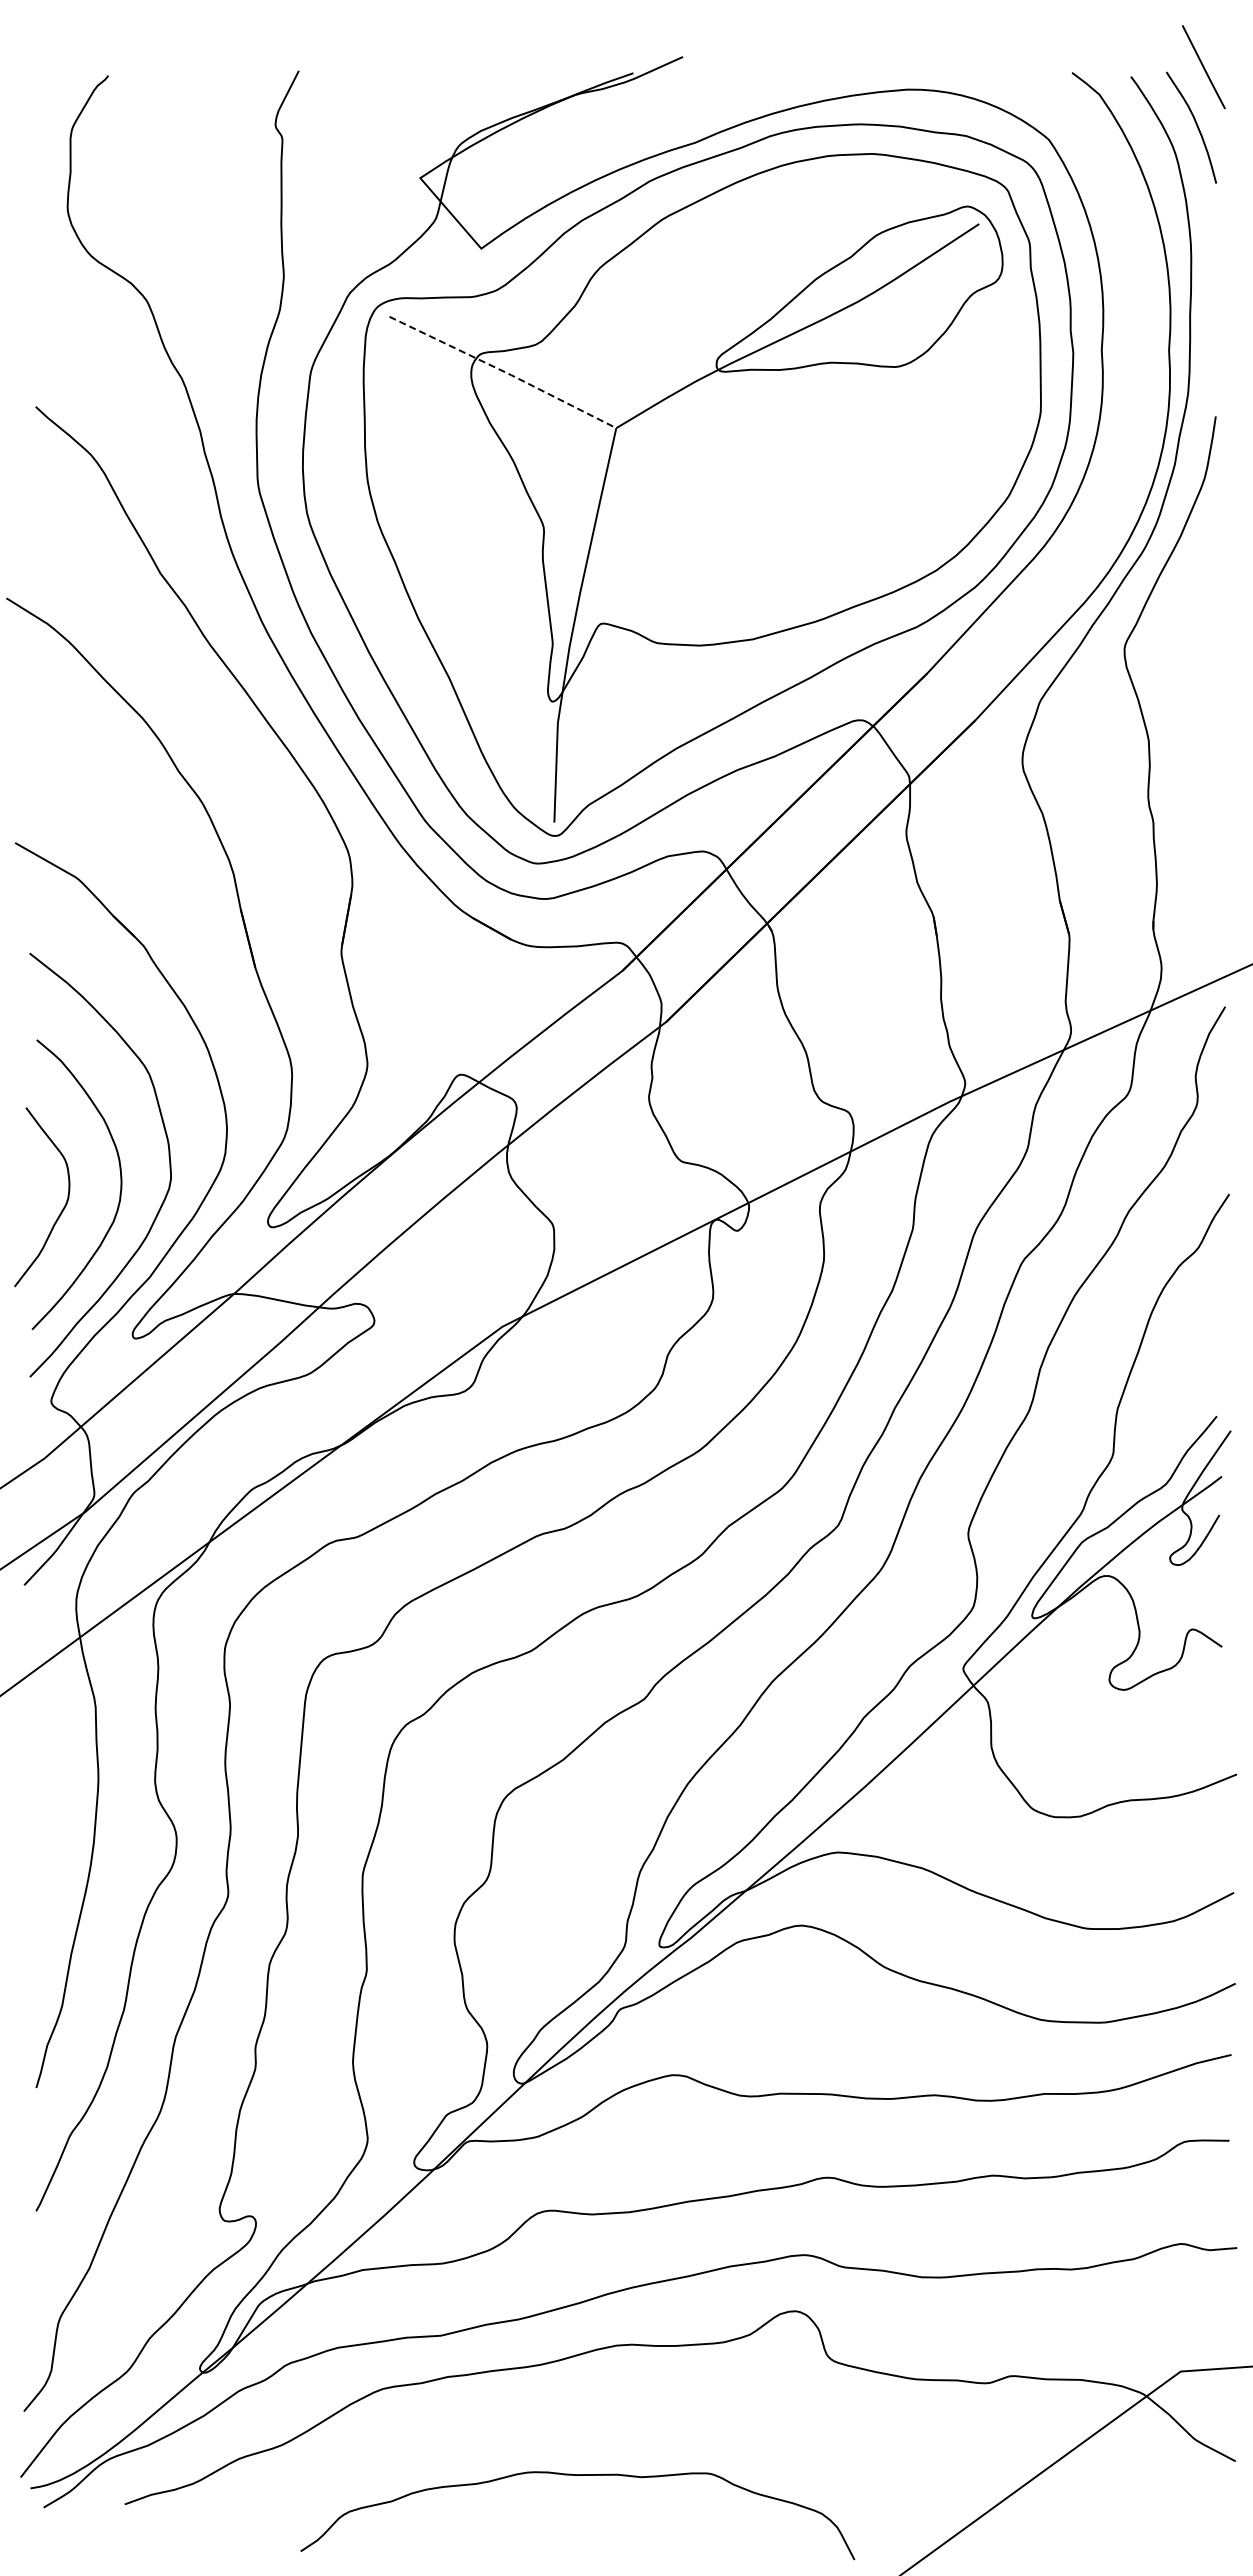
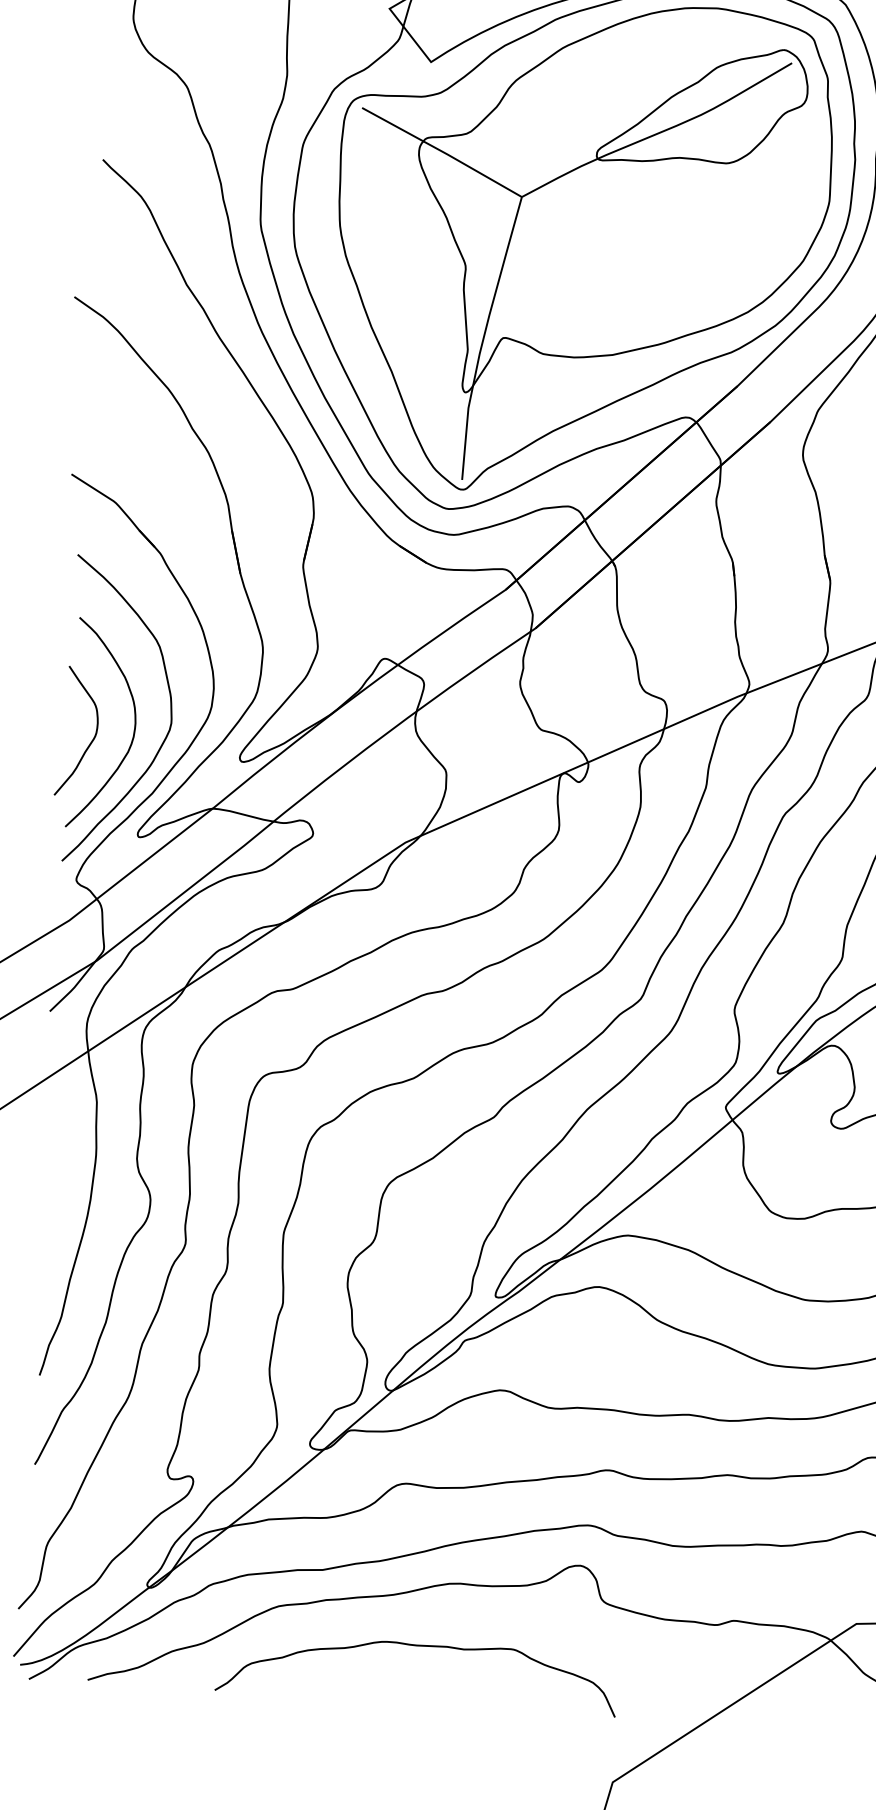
line: (504, 371) -> (443, 151), dashed -> solid
curve: (577, 2475) -> (417, 1645), moved

